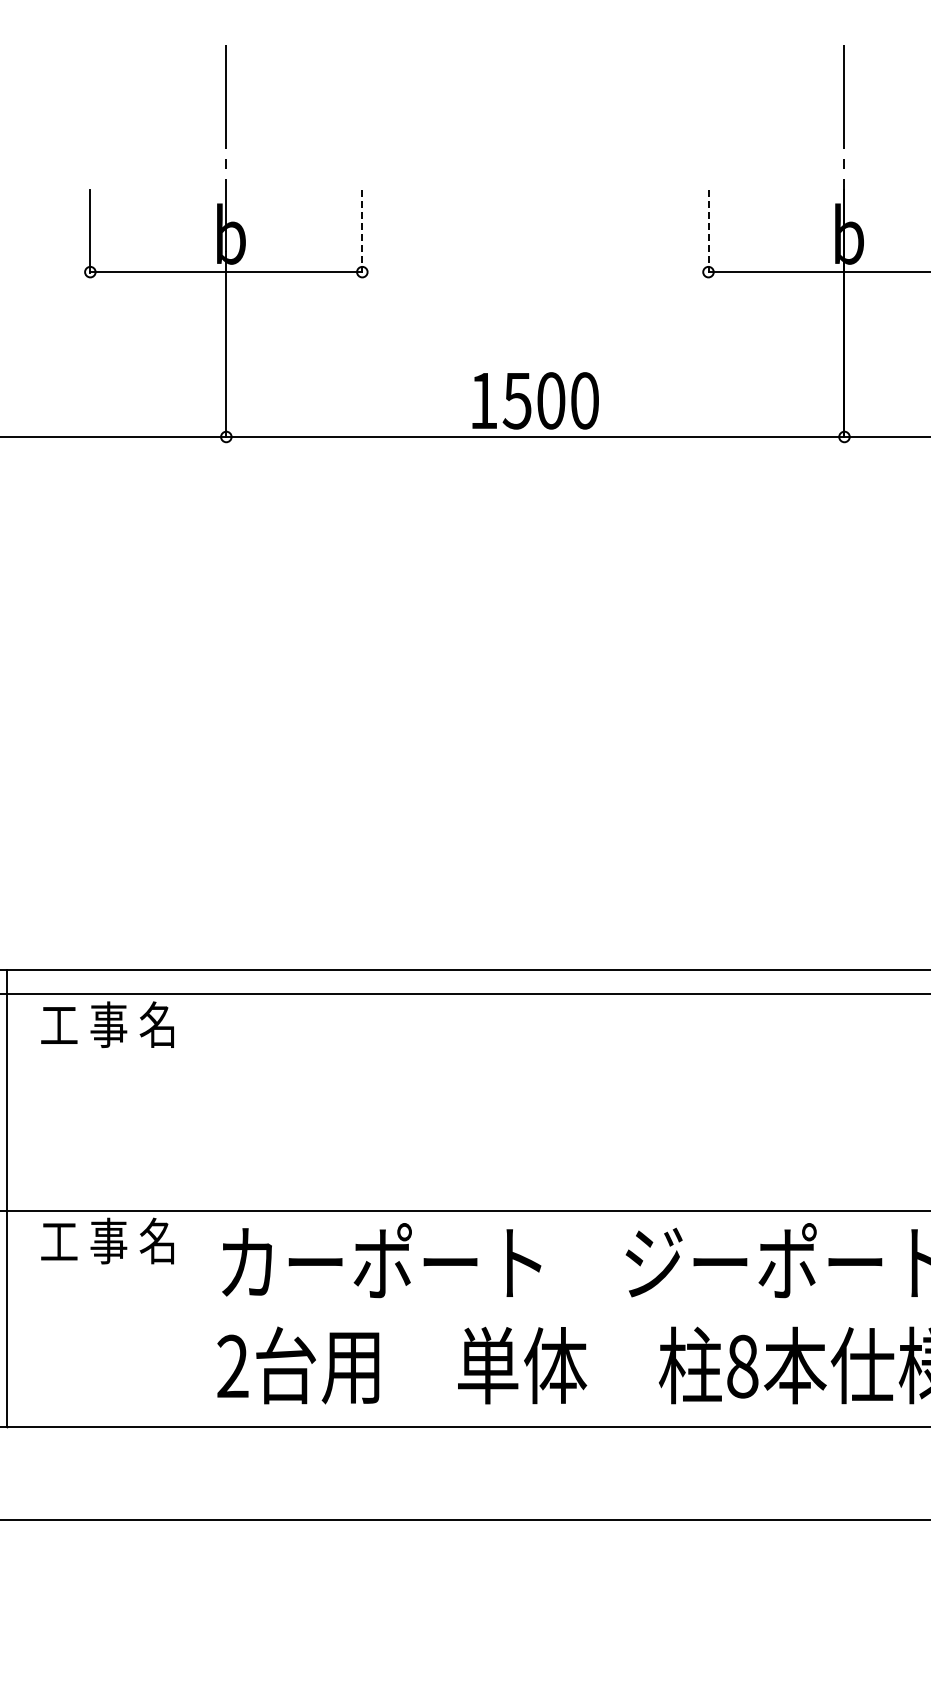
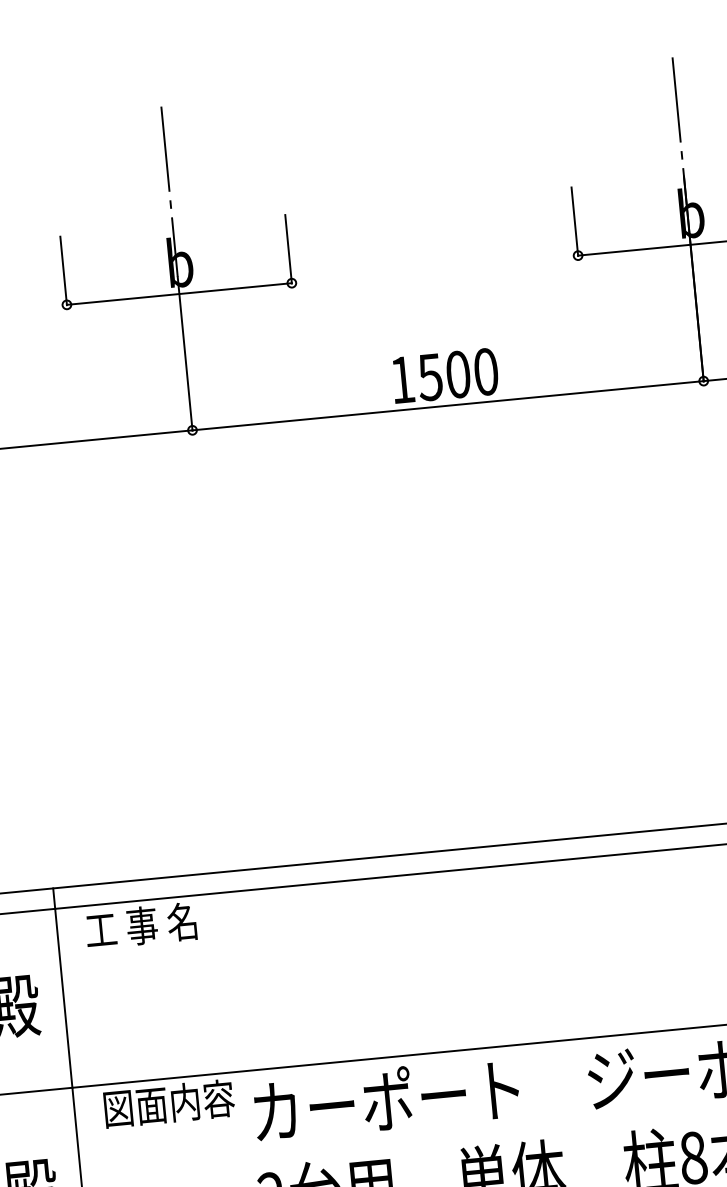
line: (362, 231) -> (288, 249), dashed -> solid
line: (708, 231) -> (574, 222), dashed -> solid
text: (120, 1240) -> (168, 1103), 工 事 名 -> 図面内容

